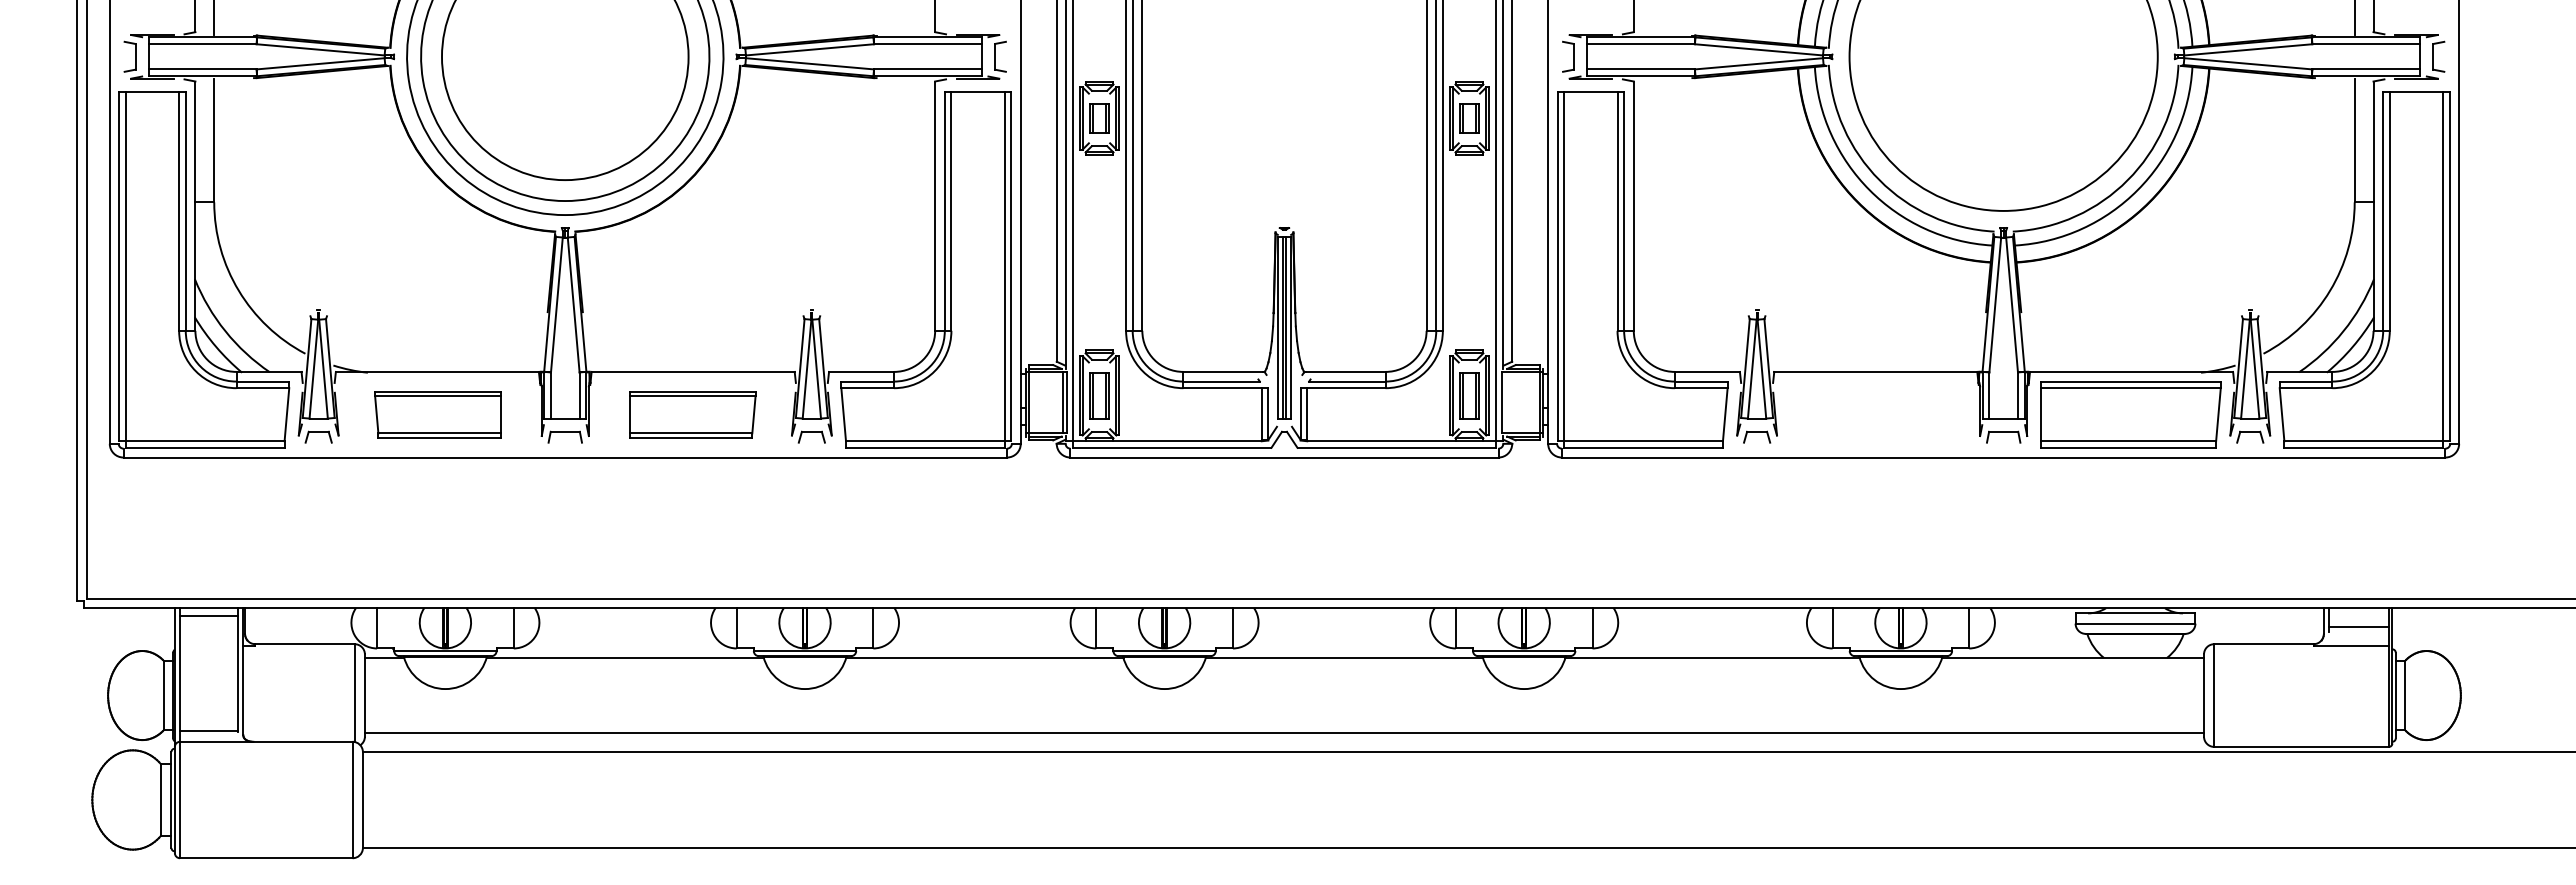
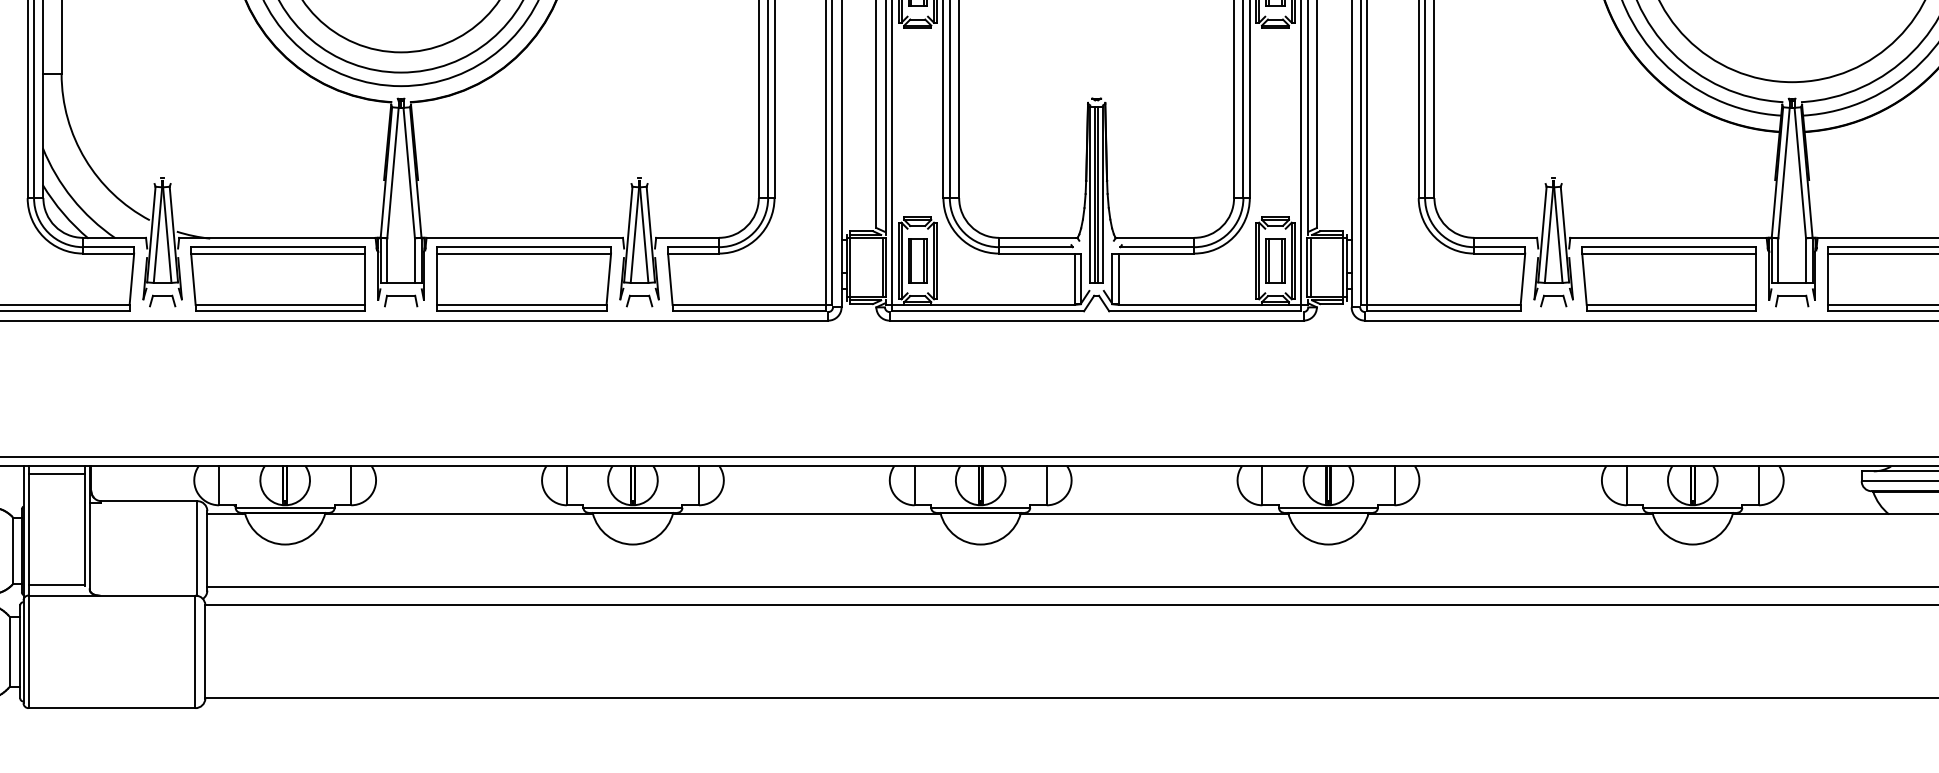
line: (1505, 402) -> (1310, 267), added
part: (437, 414) -> (277, 279), size x1.43
part: (692, 414) -> (524, 279), size x1.43
part: (1875, 414) -> (1668, 279), added

